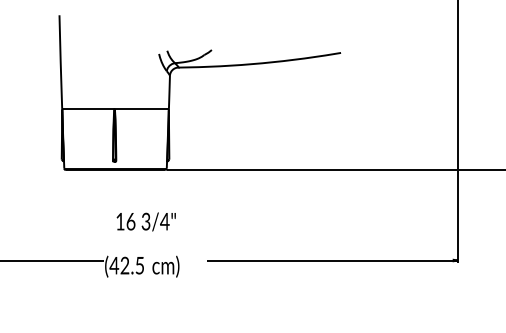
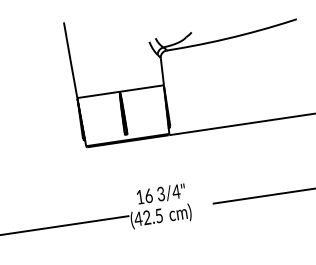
text: (145, 221) -> (160, 194), moved

